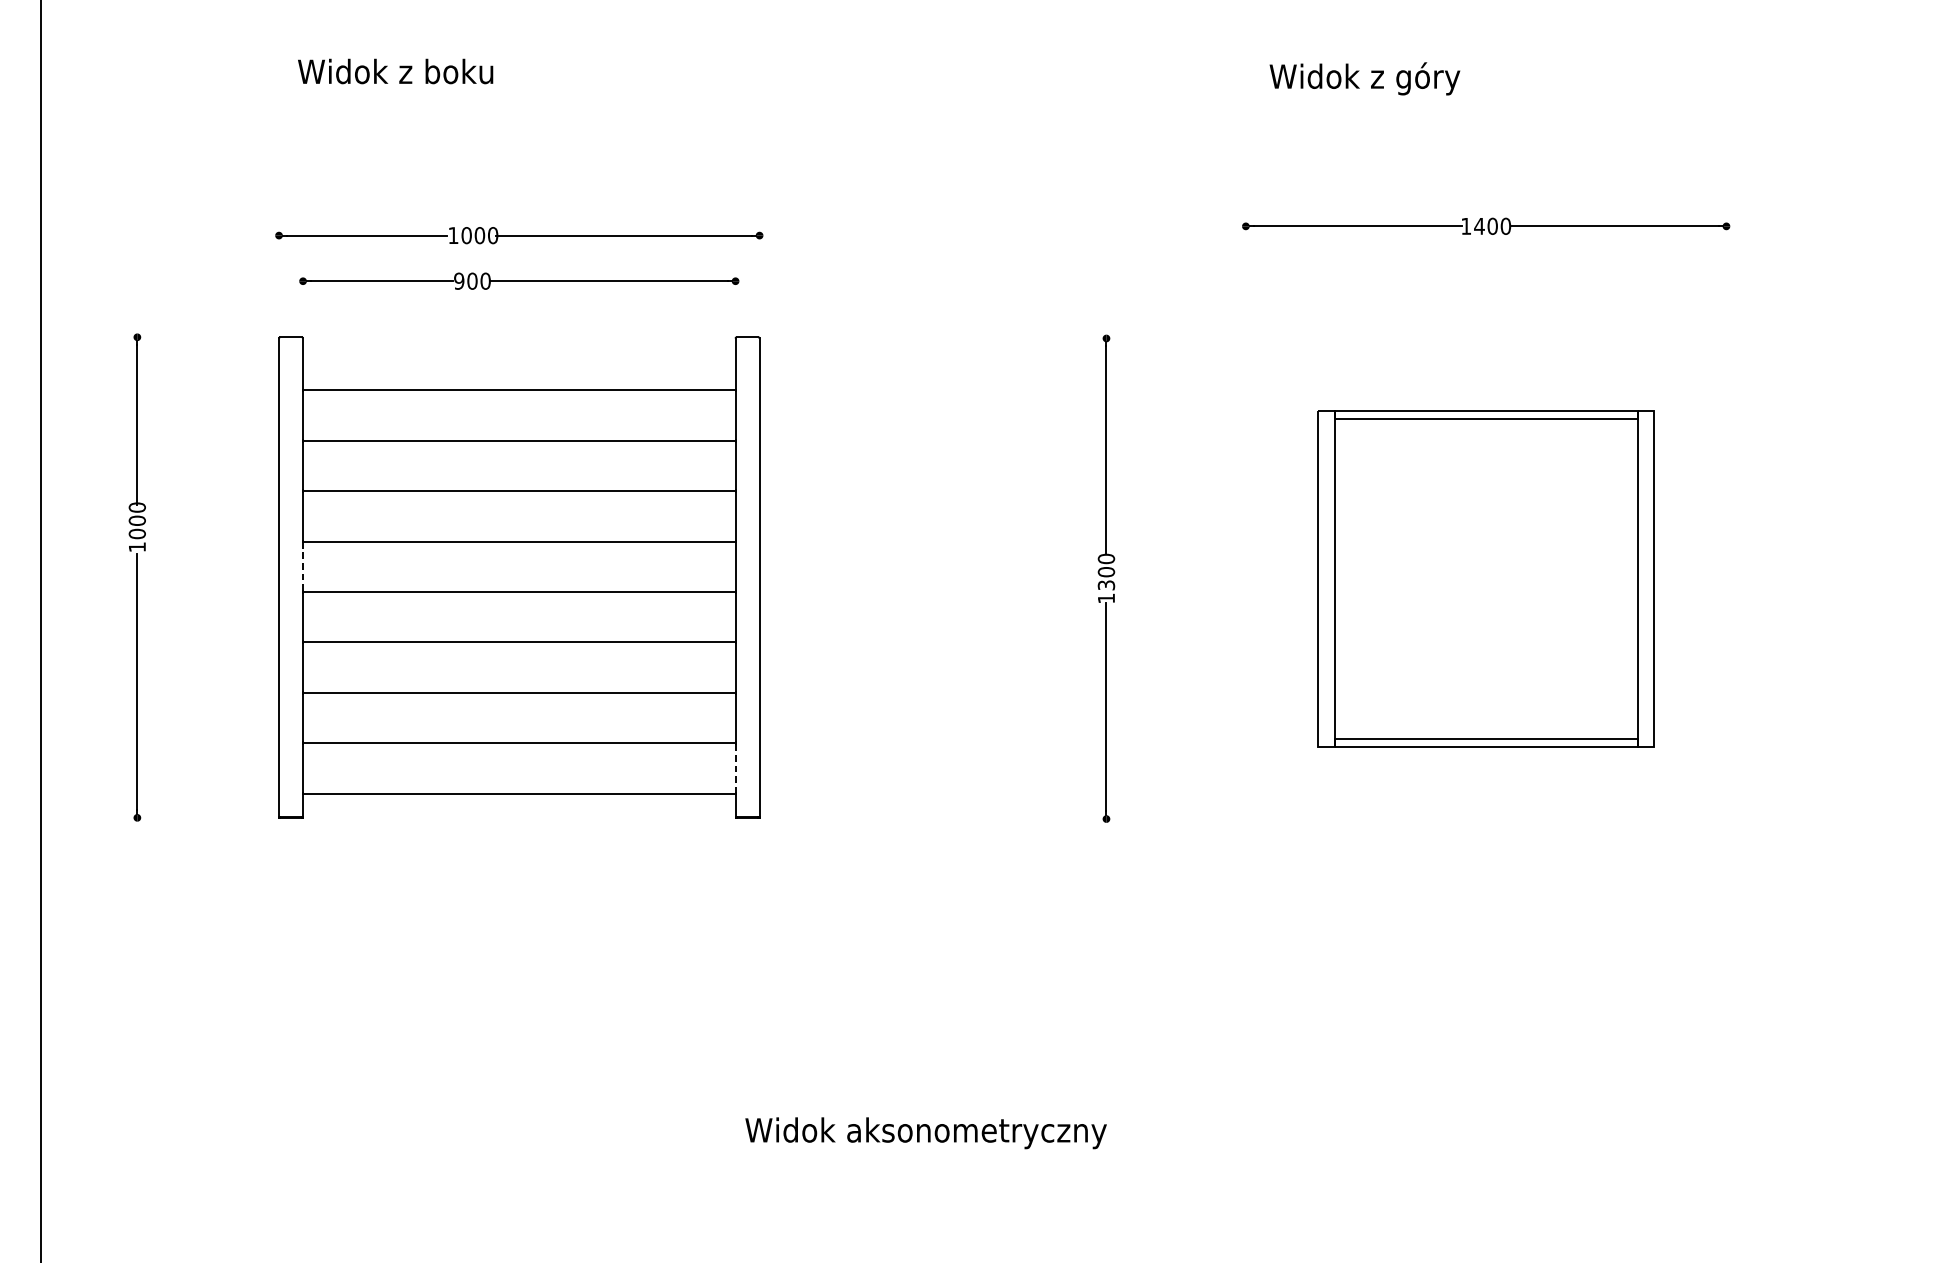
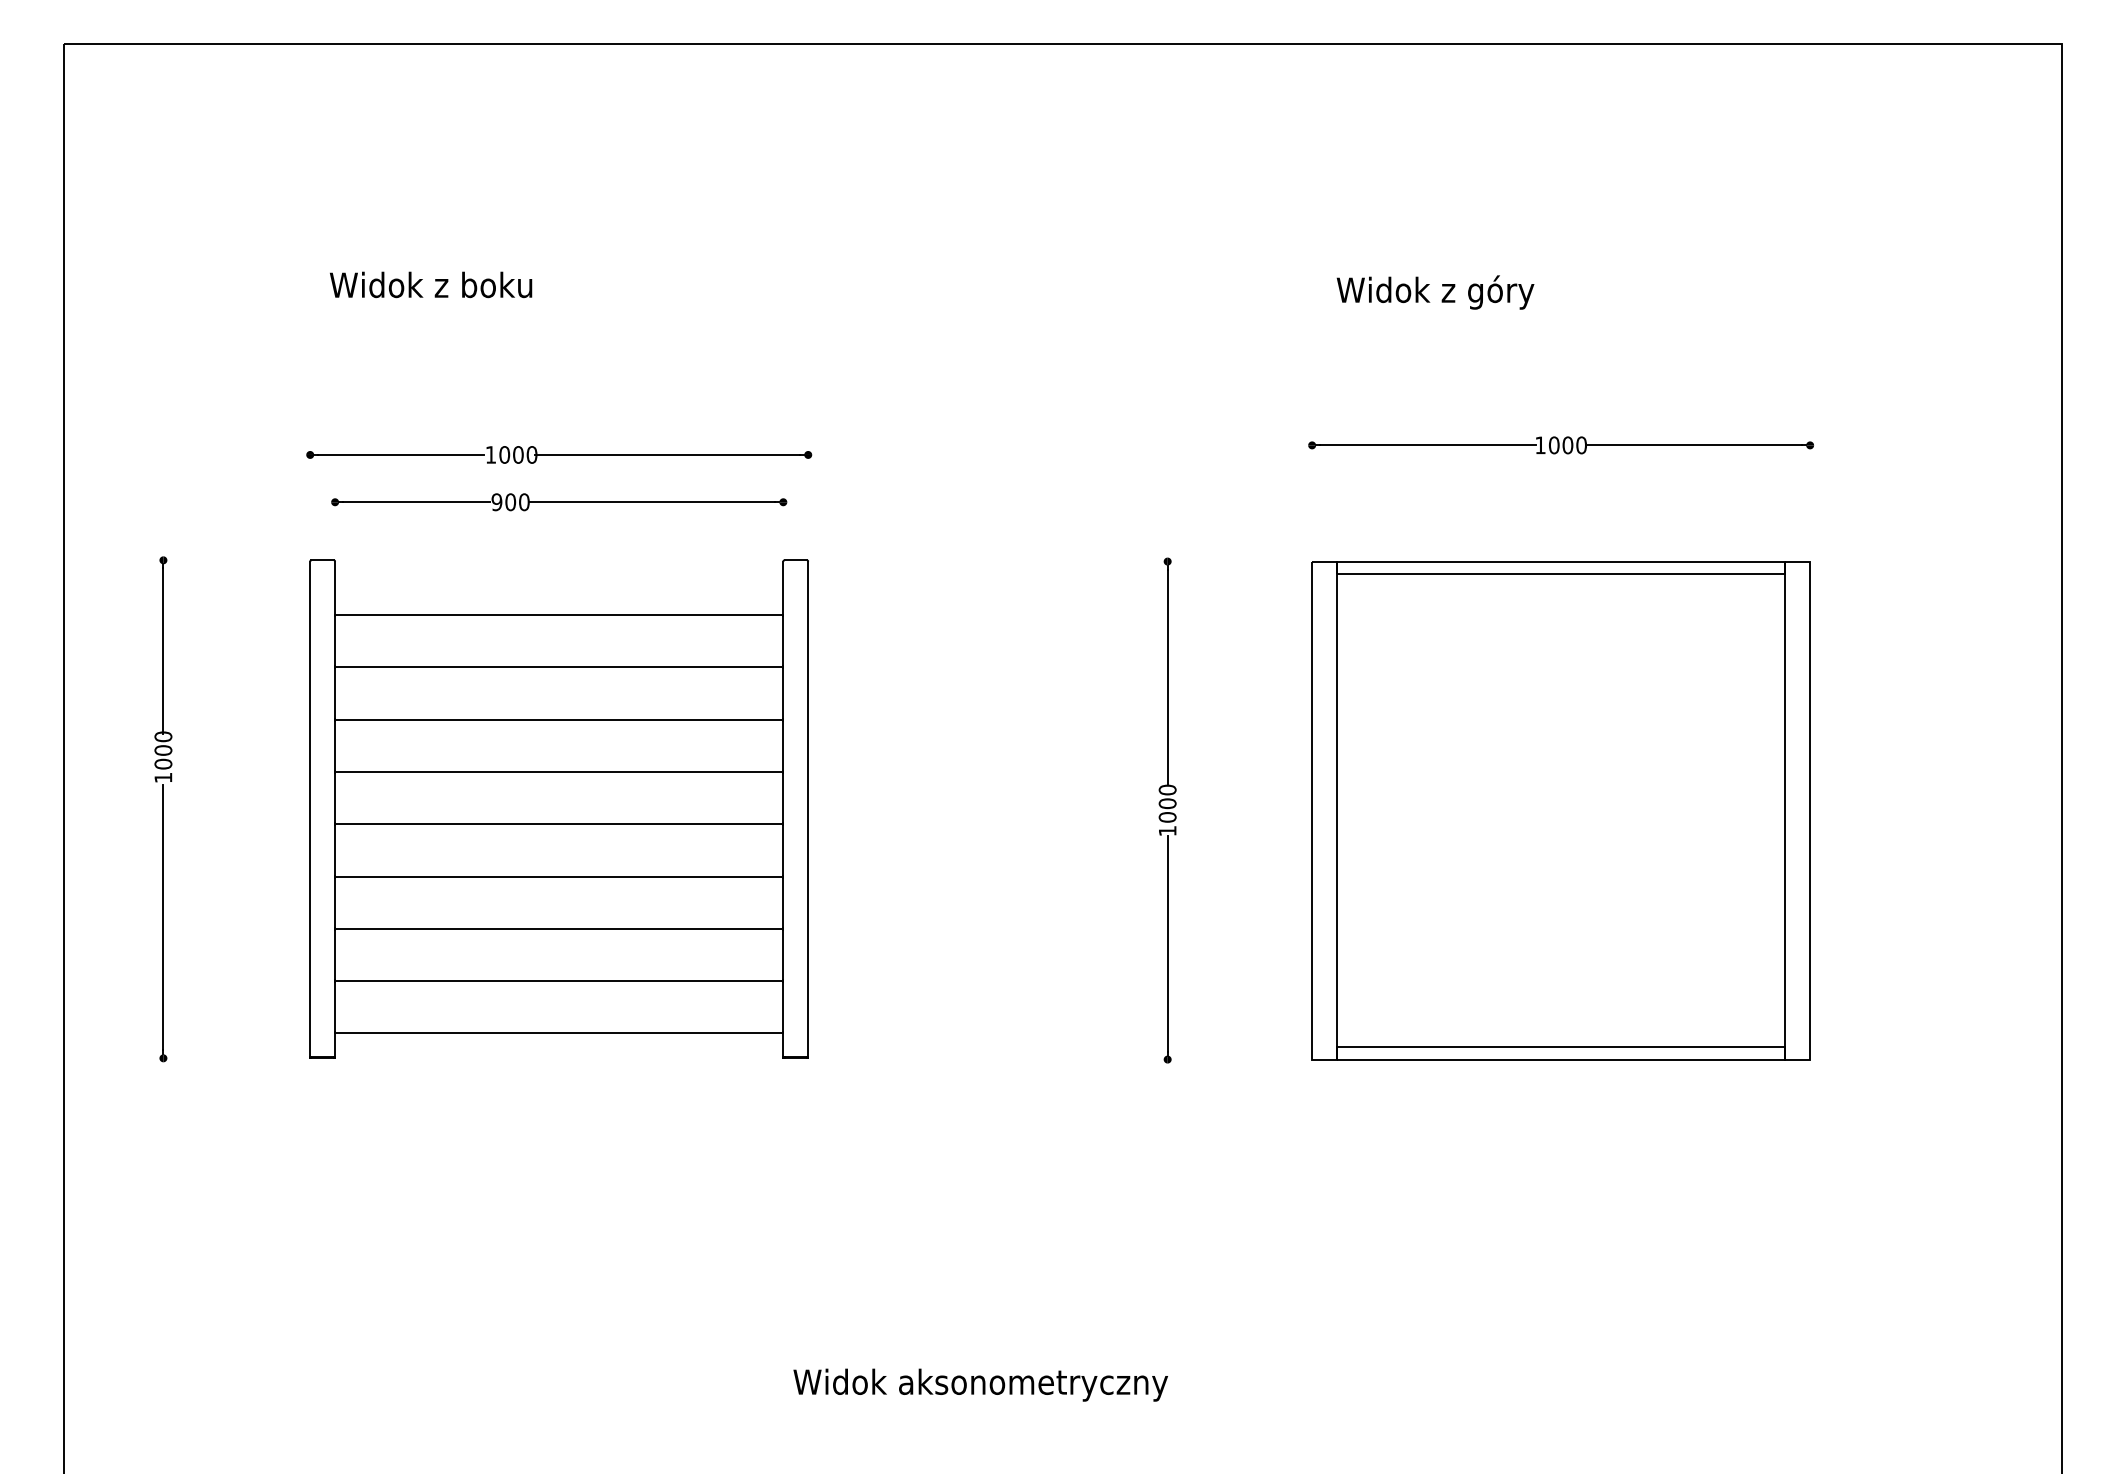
text: (1478, 226) -> (1553, 445), 1400 -> 1000
line: (303, 566) -> (335, 797), dashed -> solid
part: (1485, 578) -> (1560, 810), size x1.43
text: (1106, 585) -> (1167, 817), 1300 -> 1000
line: (735, 768) -> (783, 1007), dashed -> solid

